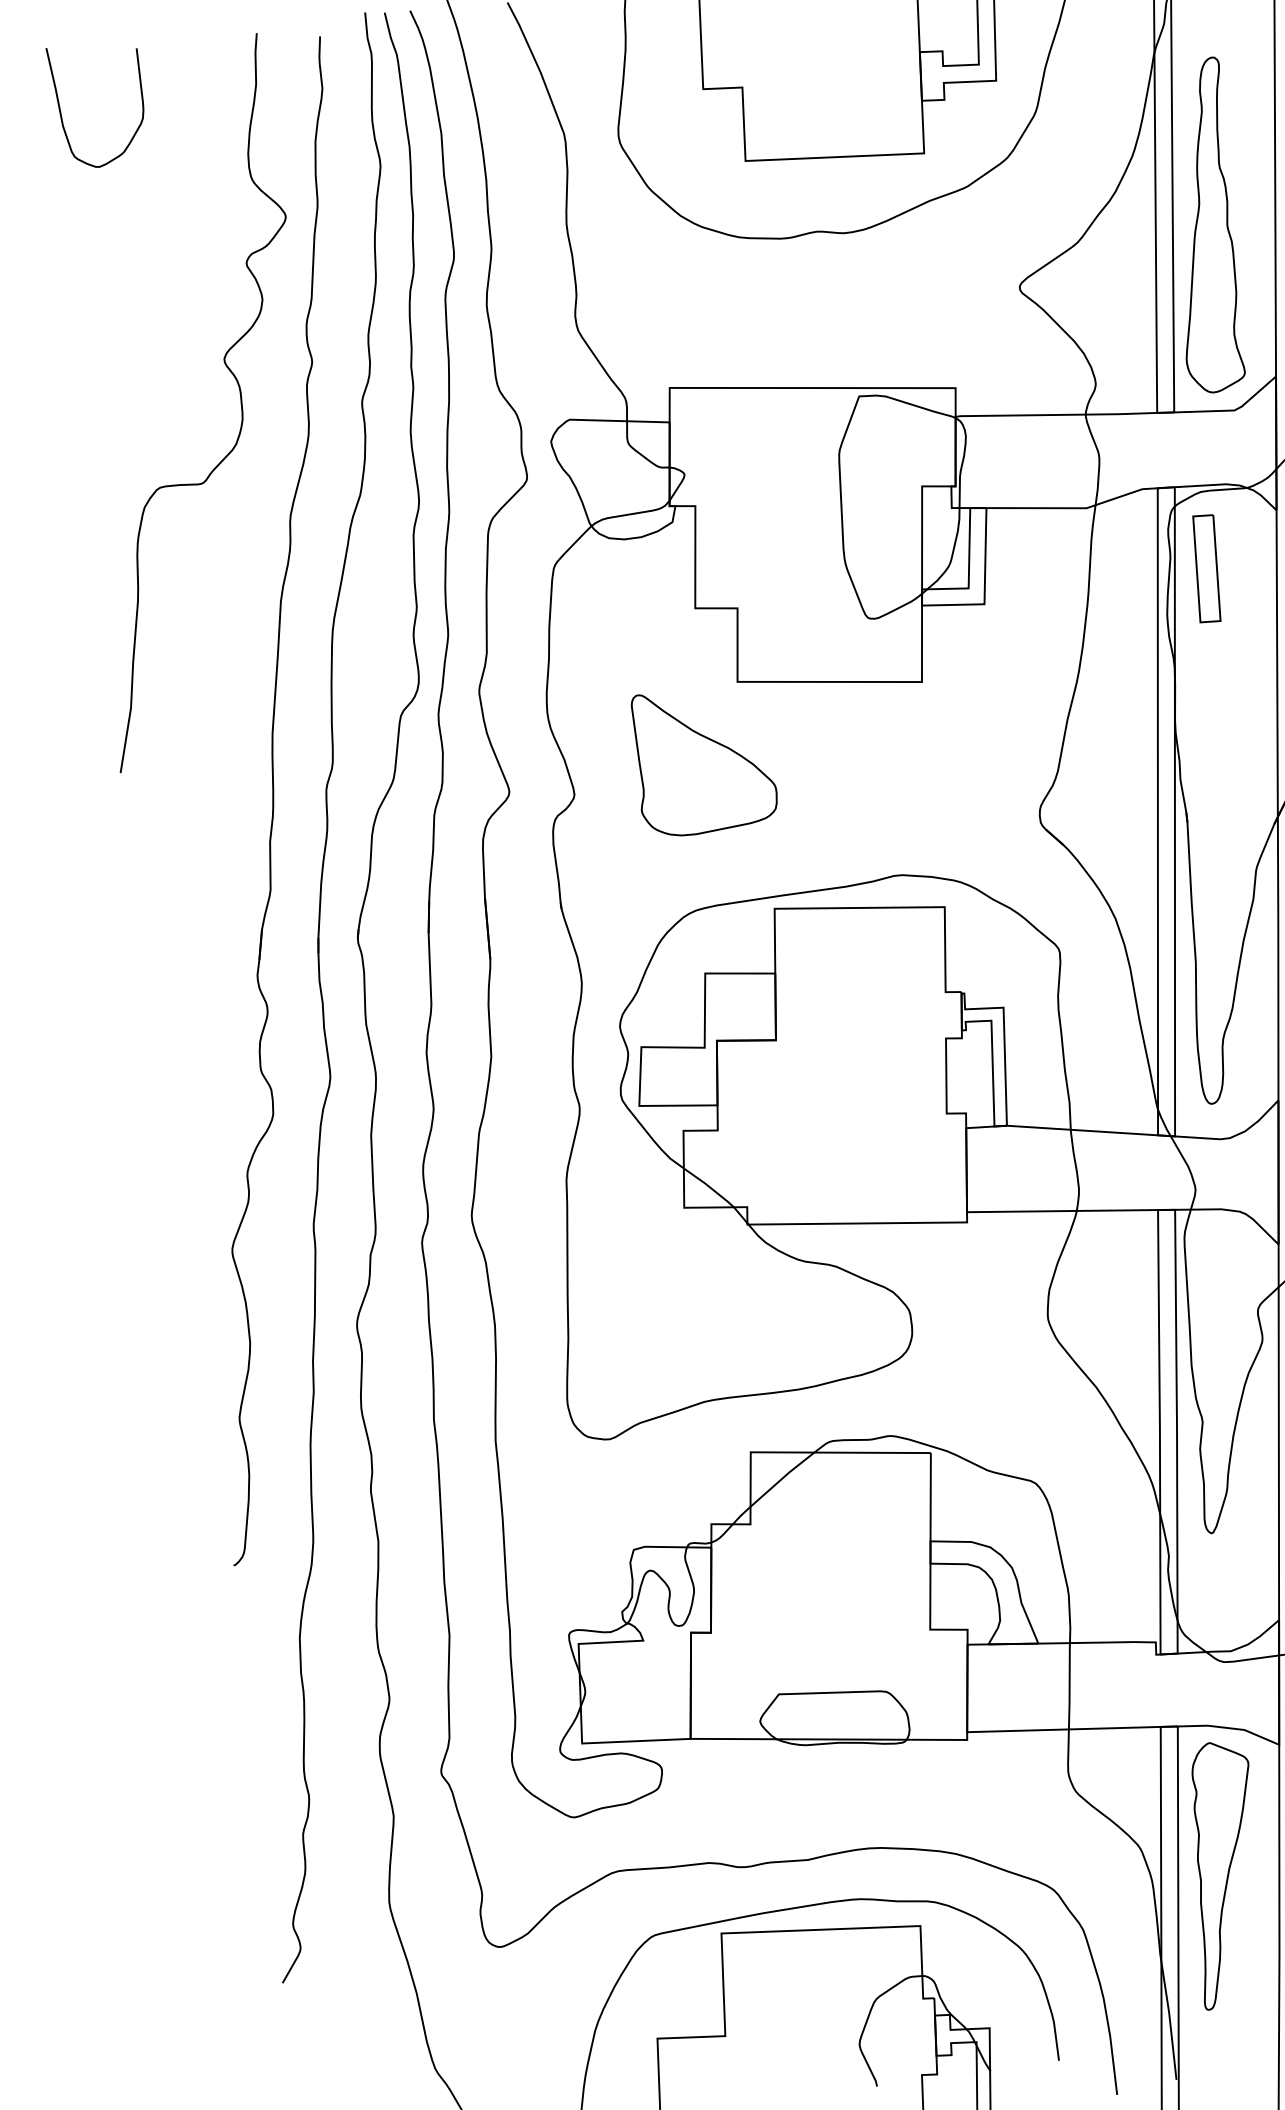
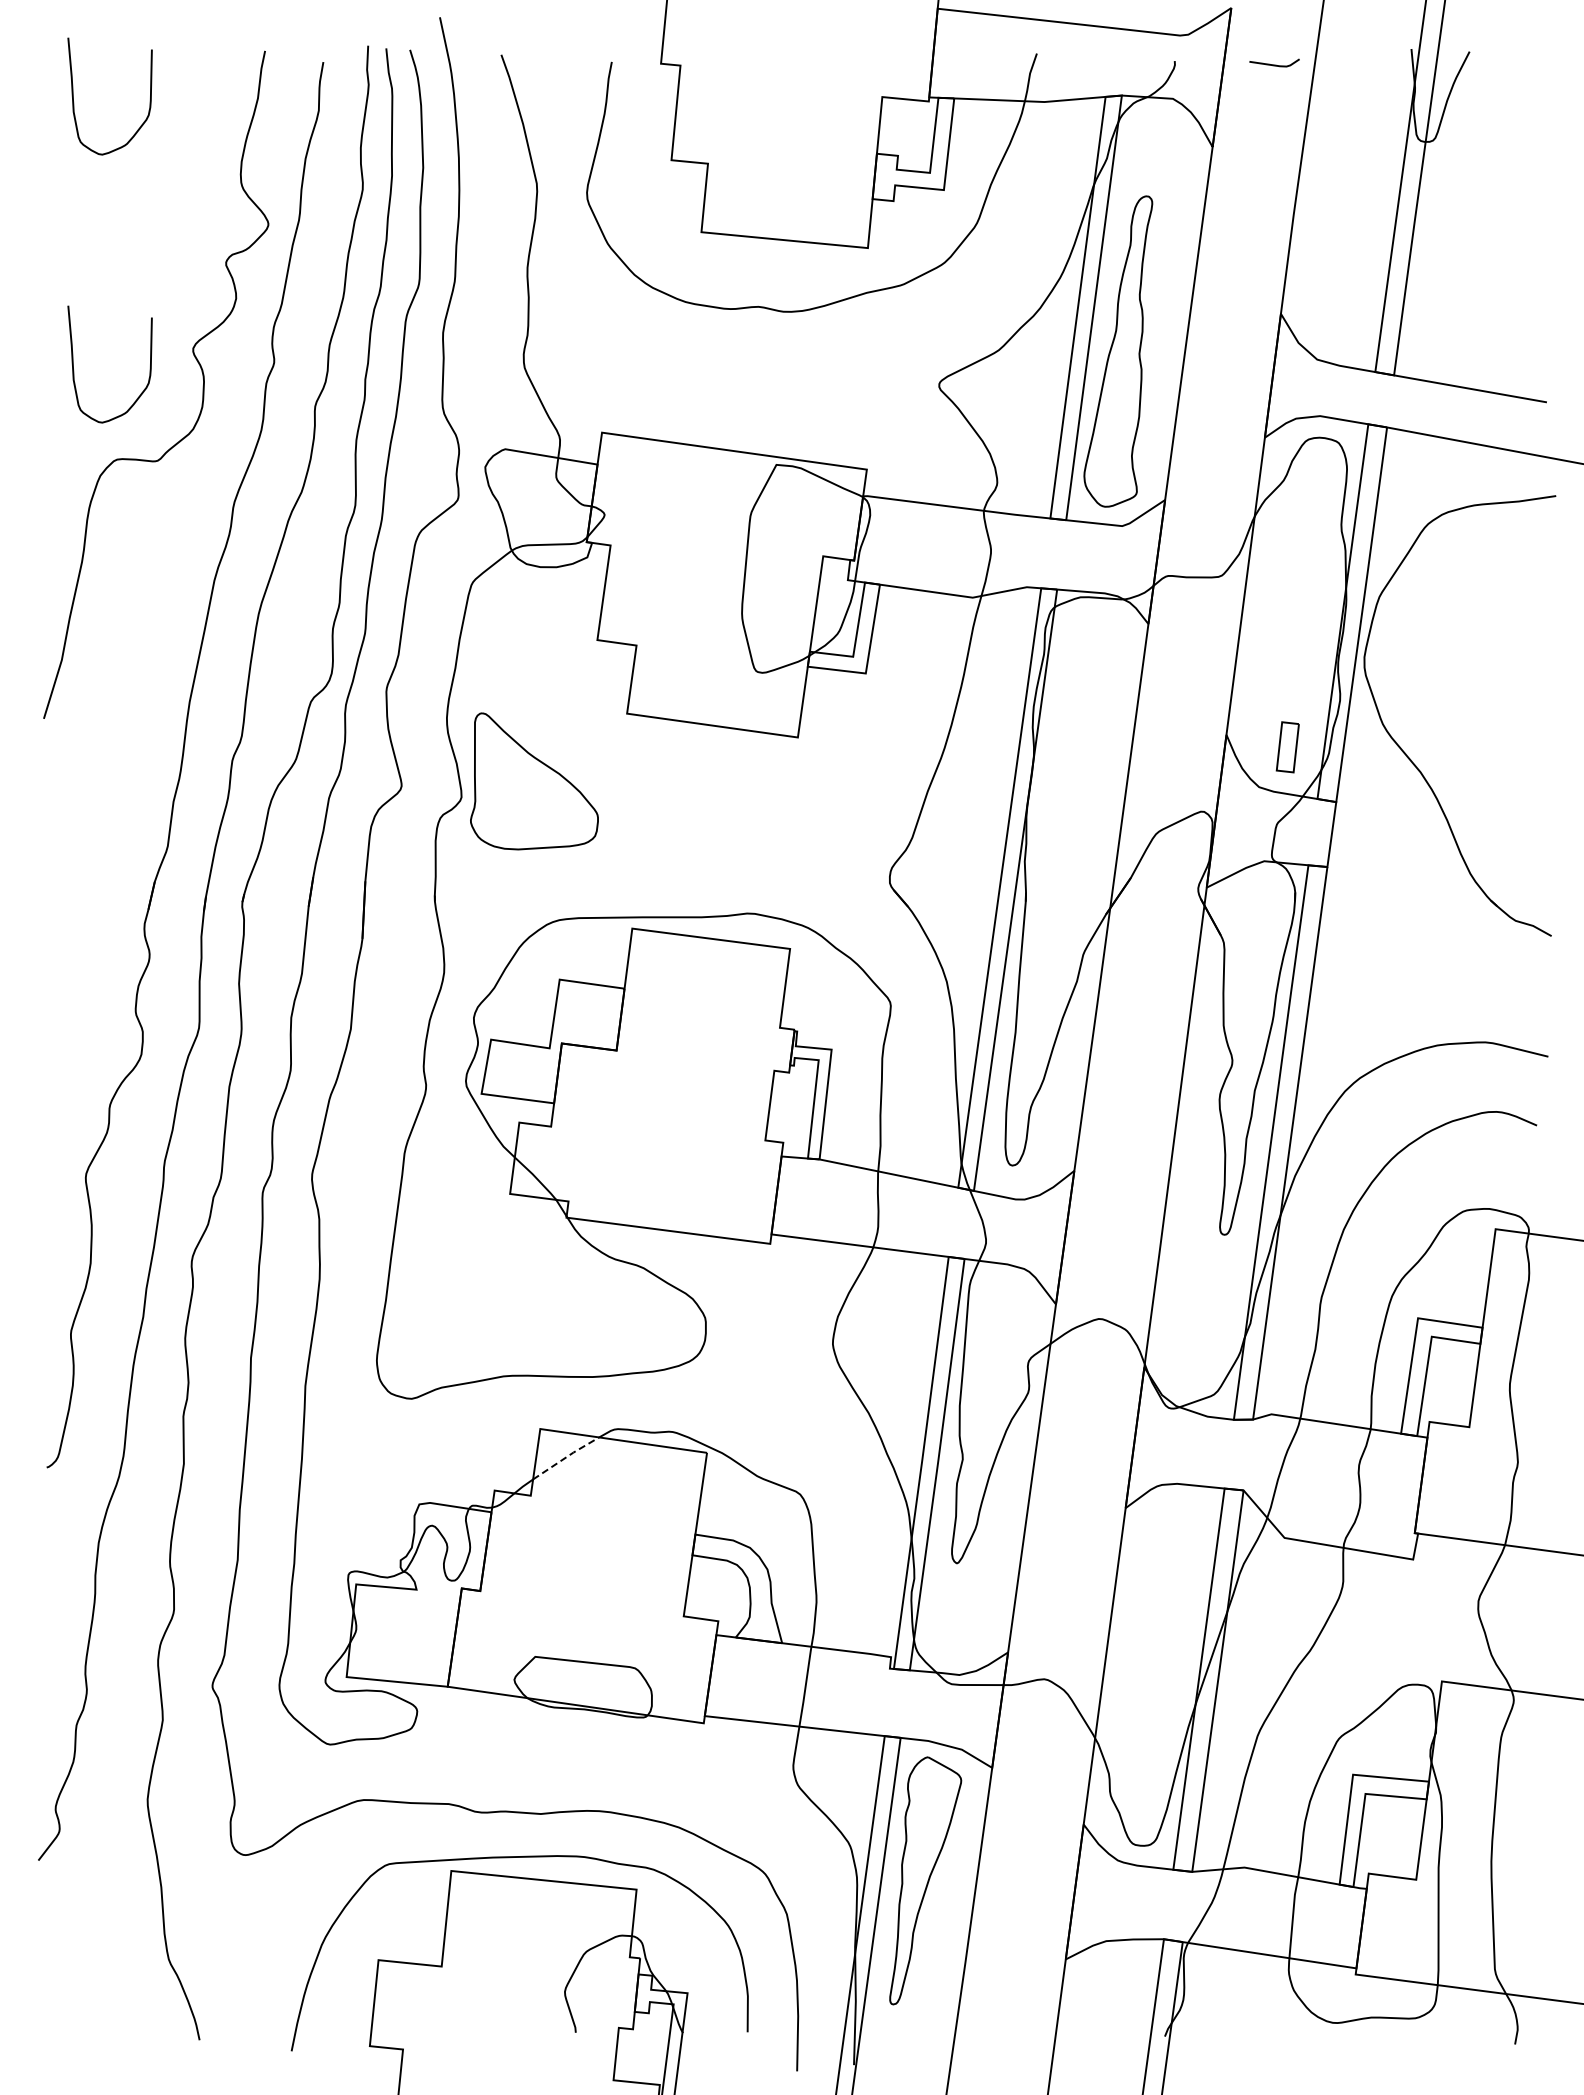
curve: (101, 399) -> (74, 370), added
part: (1207, 569) -> (1076, 669), removed
part: (703, 759) -> (534, 781), moved
line: (781, 1478) -> (565, 1457), solid -> dashed

